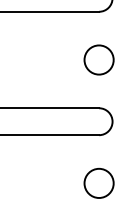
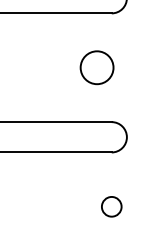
circle: (98, 59) -> (96, 67), moved
circle: (98, 182) -> (111, 205), size x0.6

